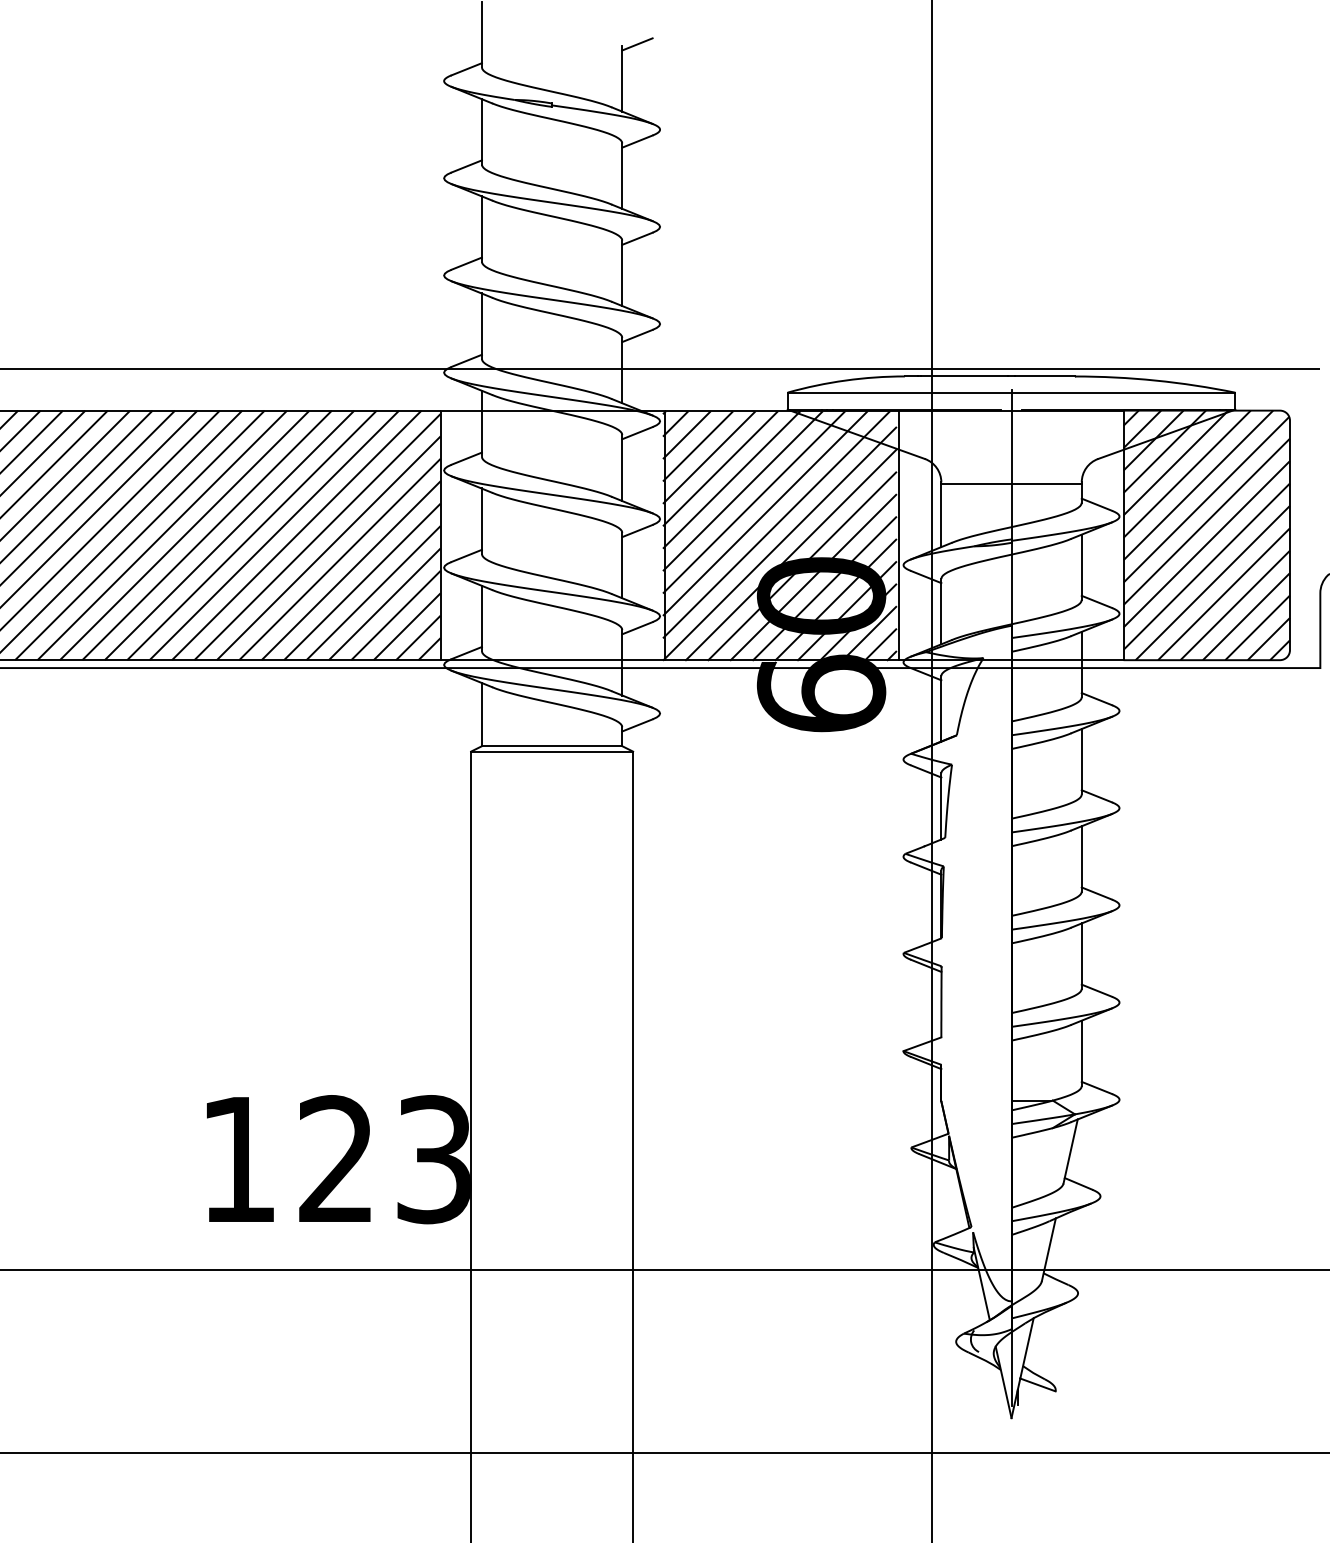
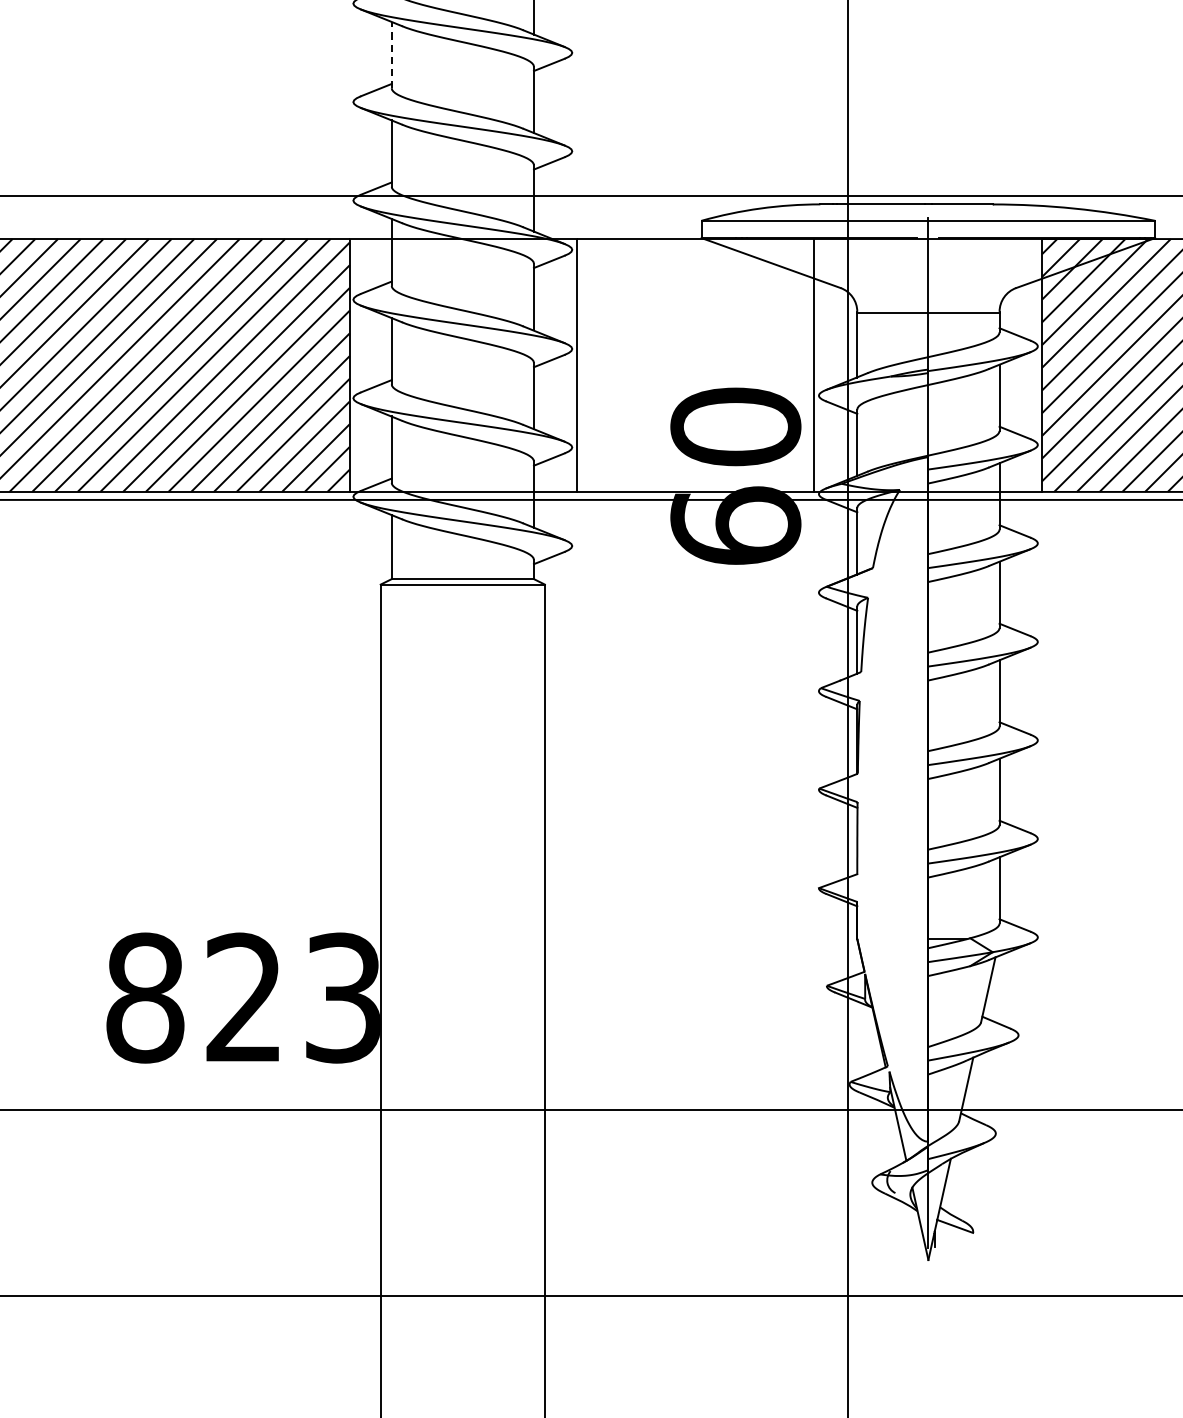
line: (481, 229) -> (391, 55), solid -> dashed
hatch: (779, 535) -> (693, 365), removed
text: (238, 1159) -> (145, 997), 123 -> 823

